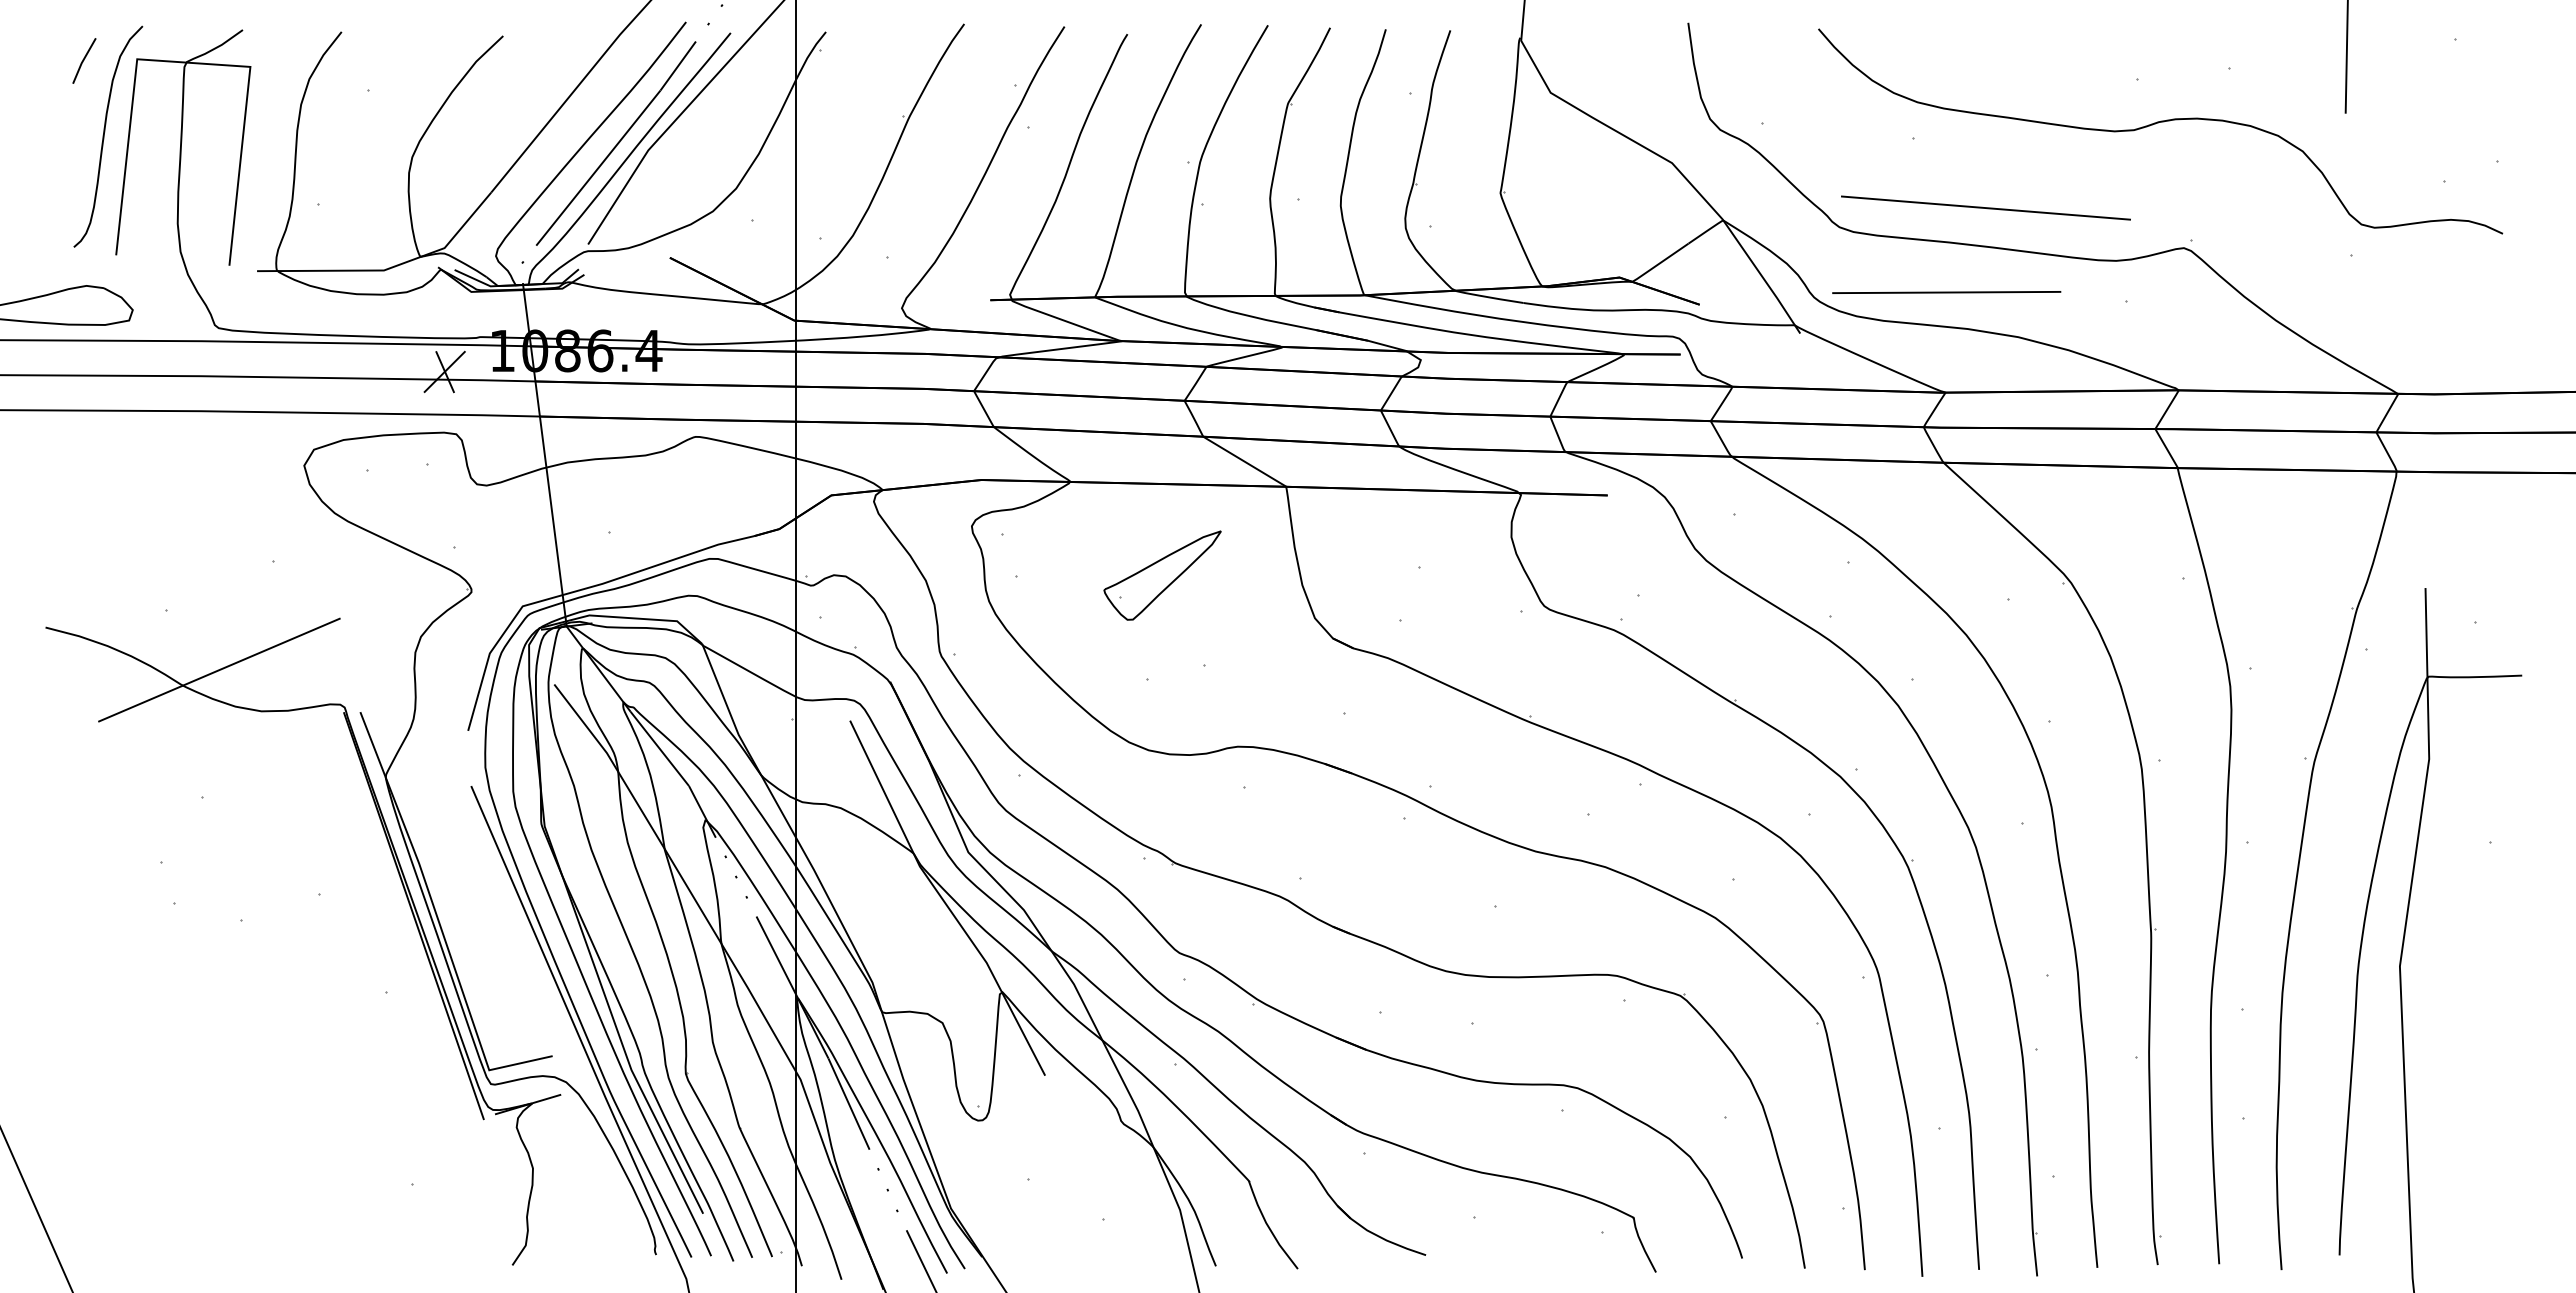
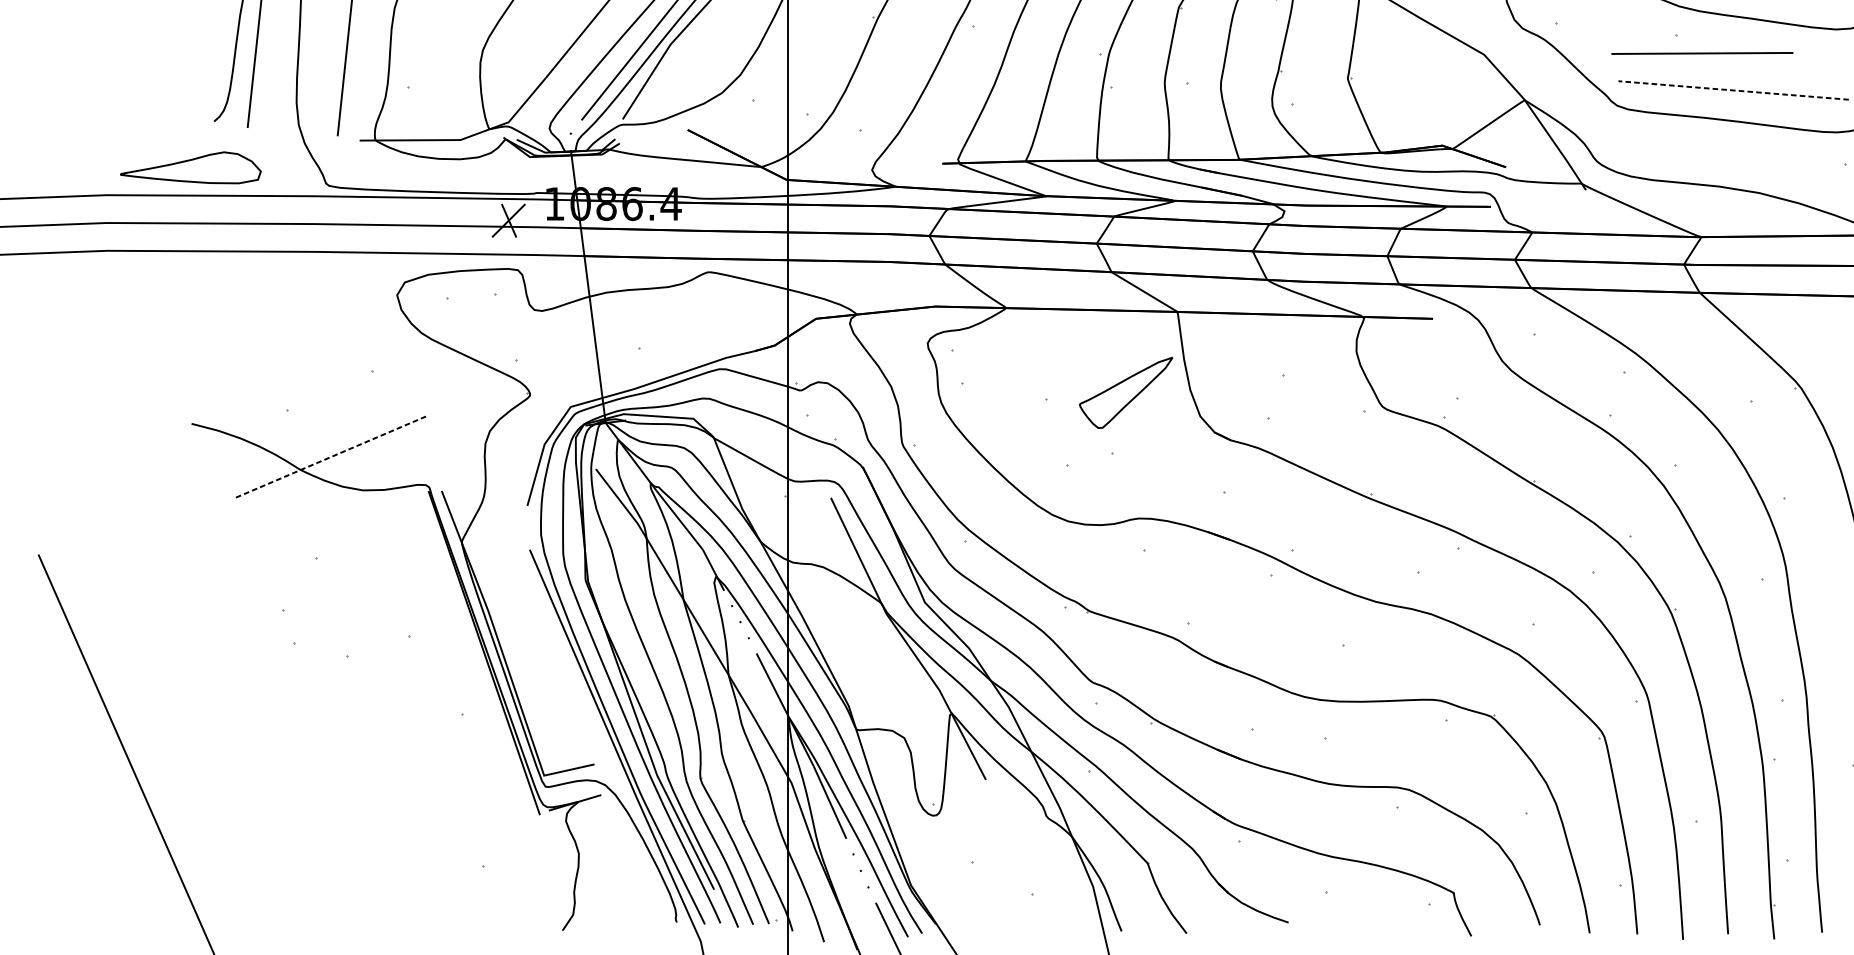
line: (1985, 208) -> (1733, 90), solid -> dashed
line: (1946, 292) -> (1702, 53), moved
part: (1162, 575) -> (1126, 392), moved
line: (219, 670) -> (329, 457), solid -> dashed

